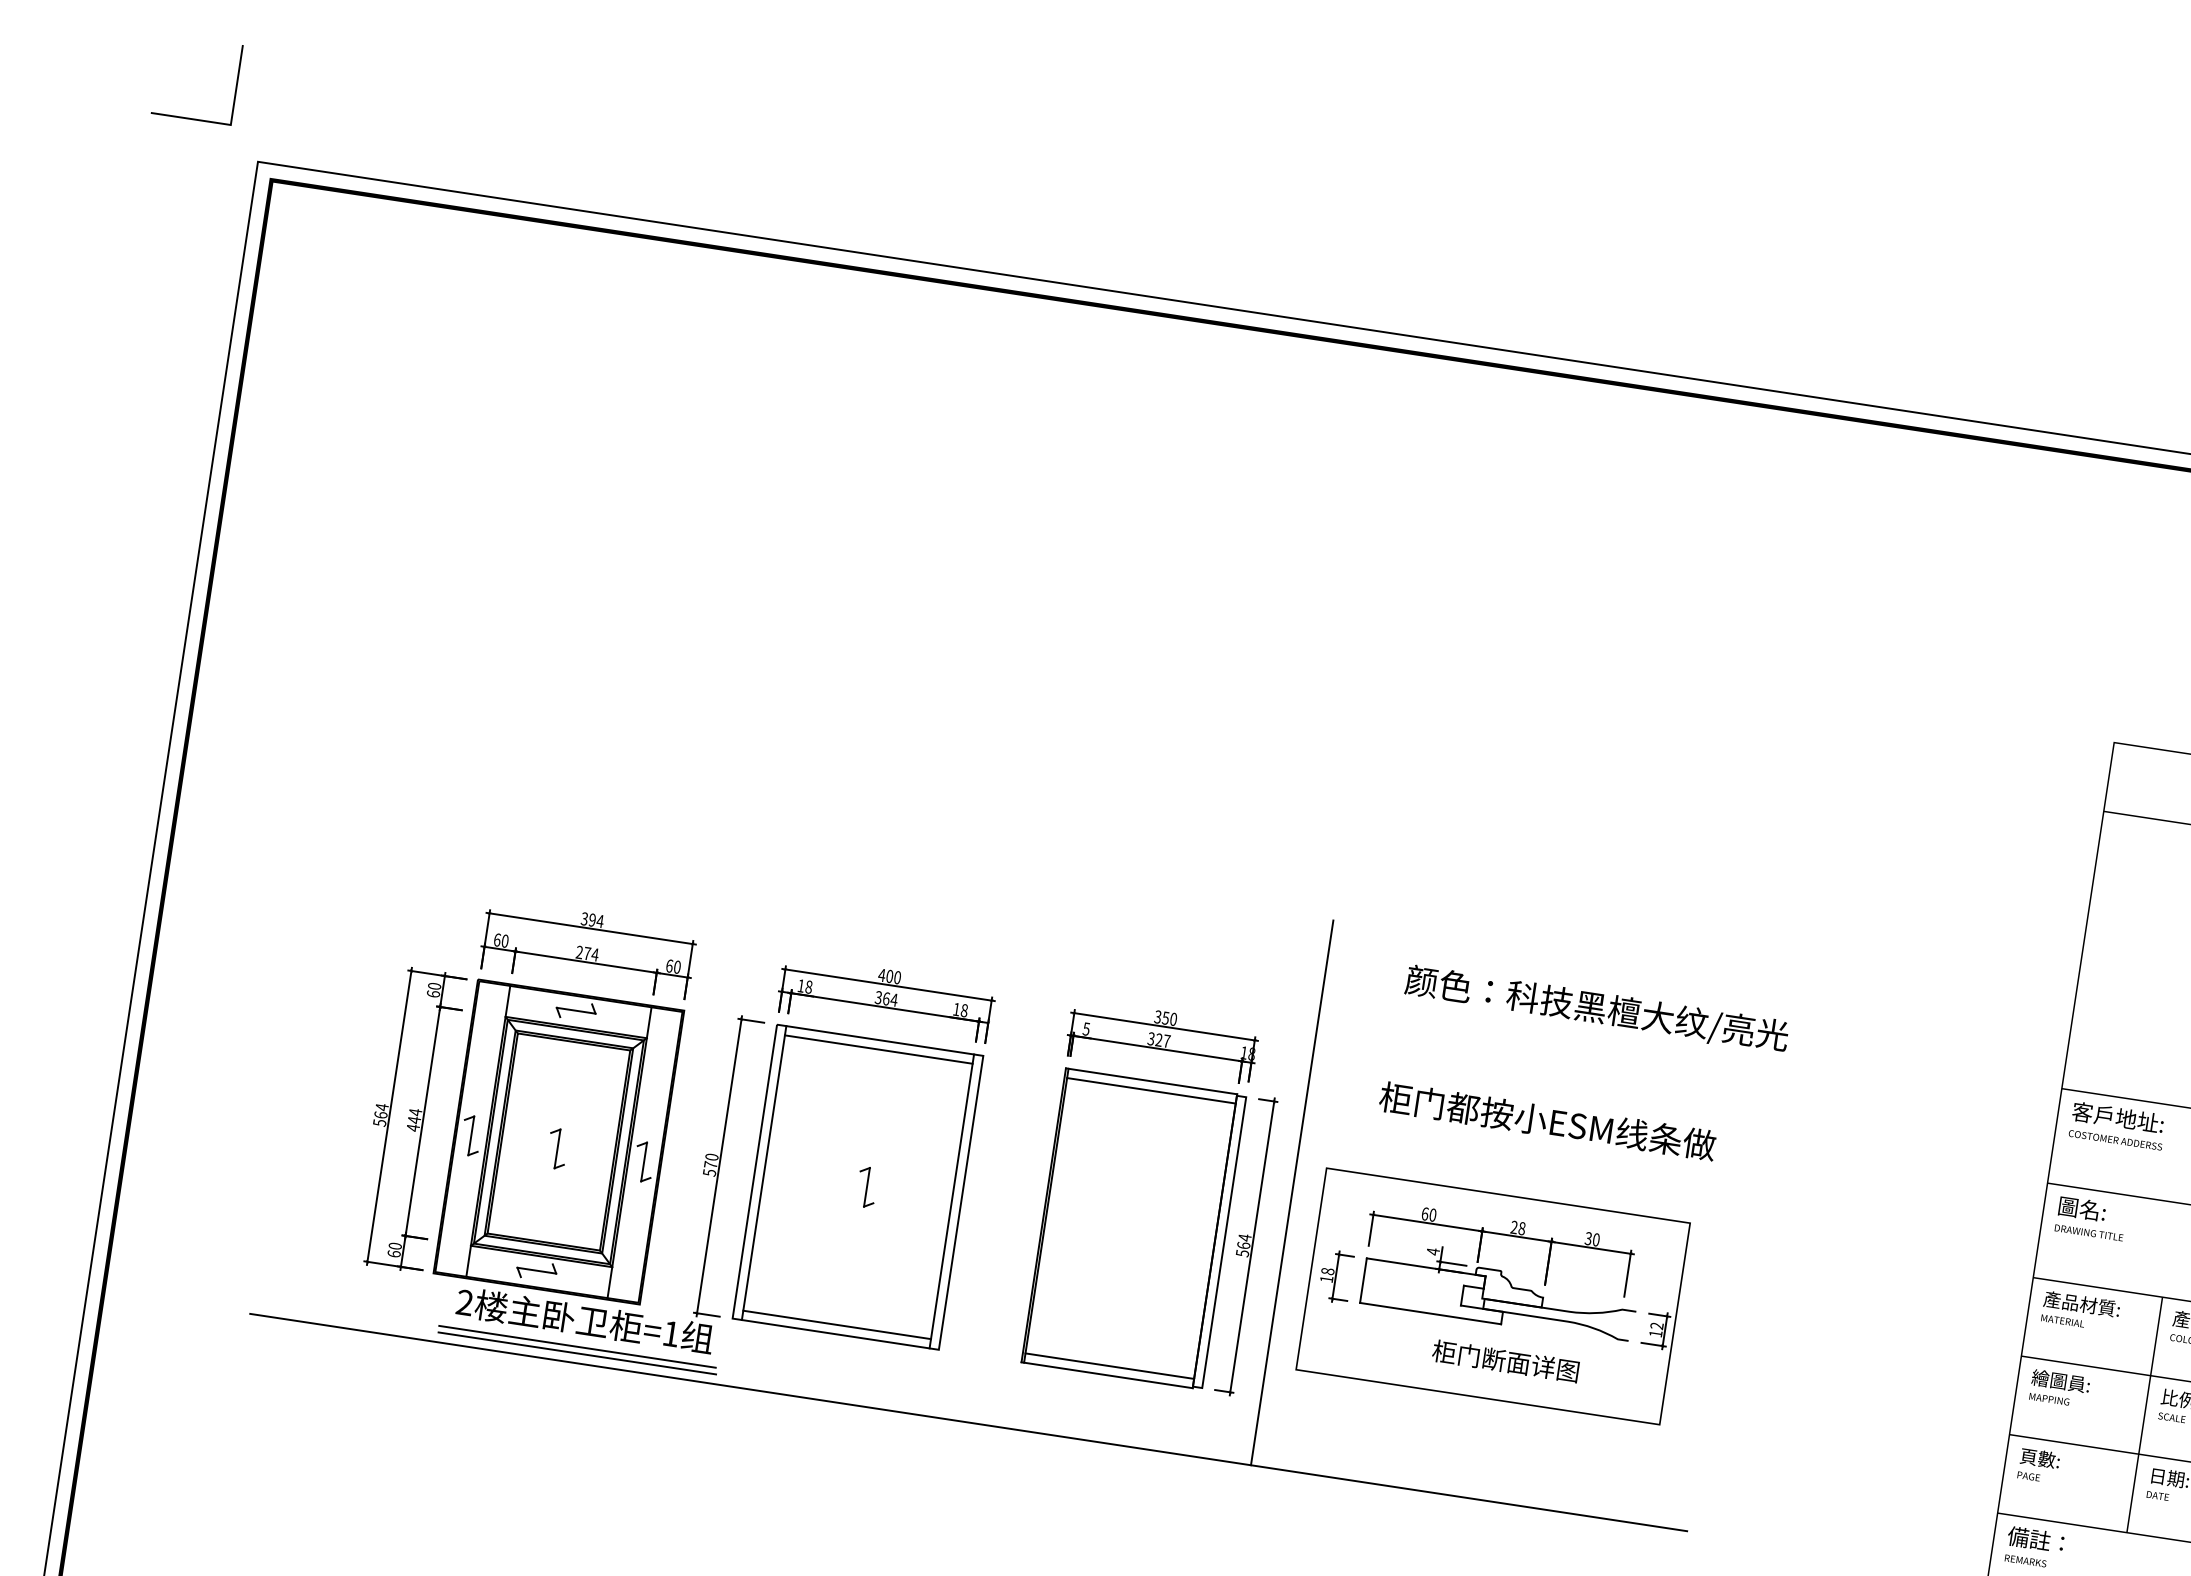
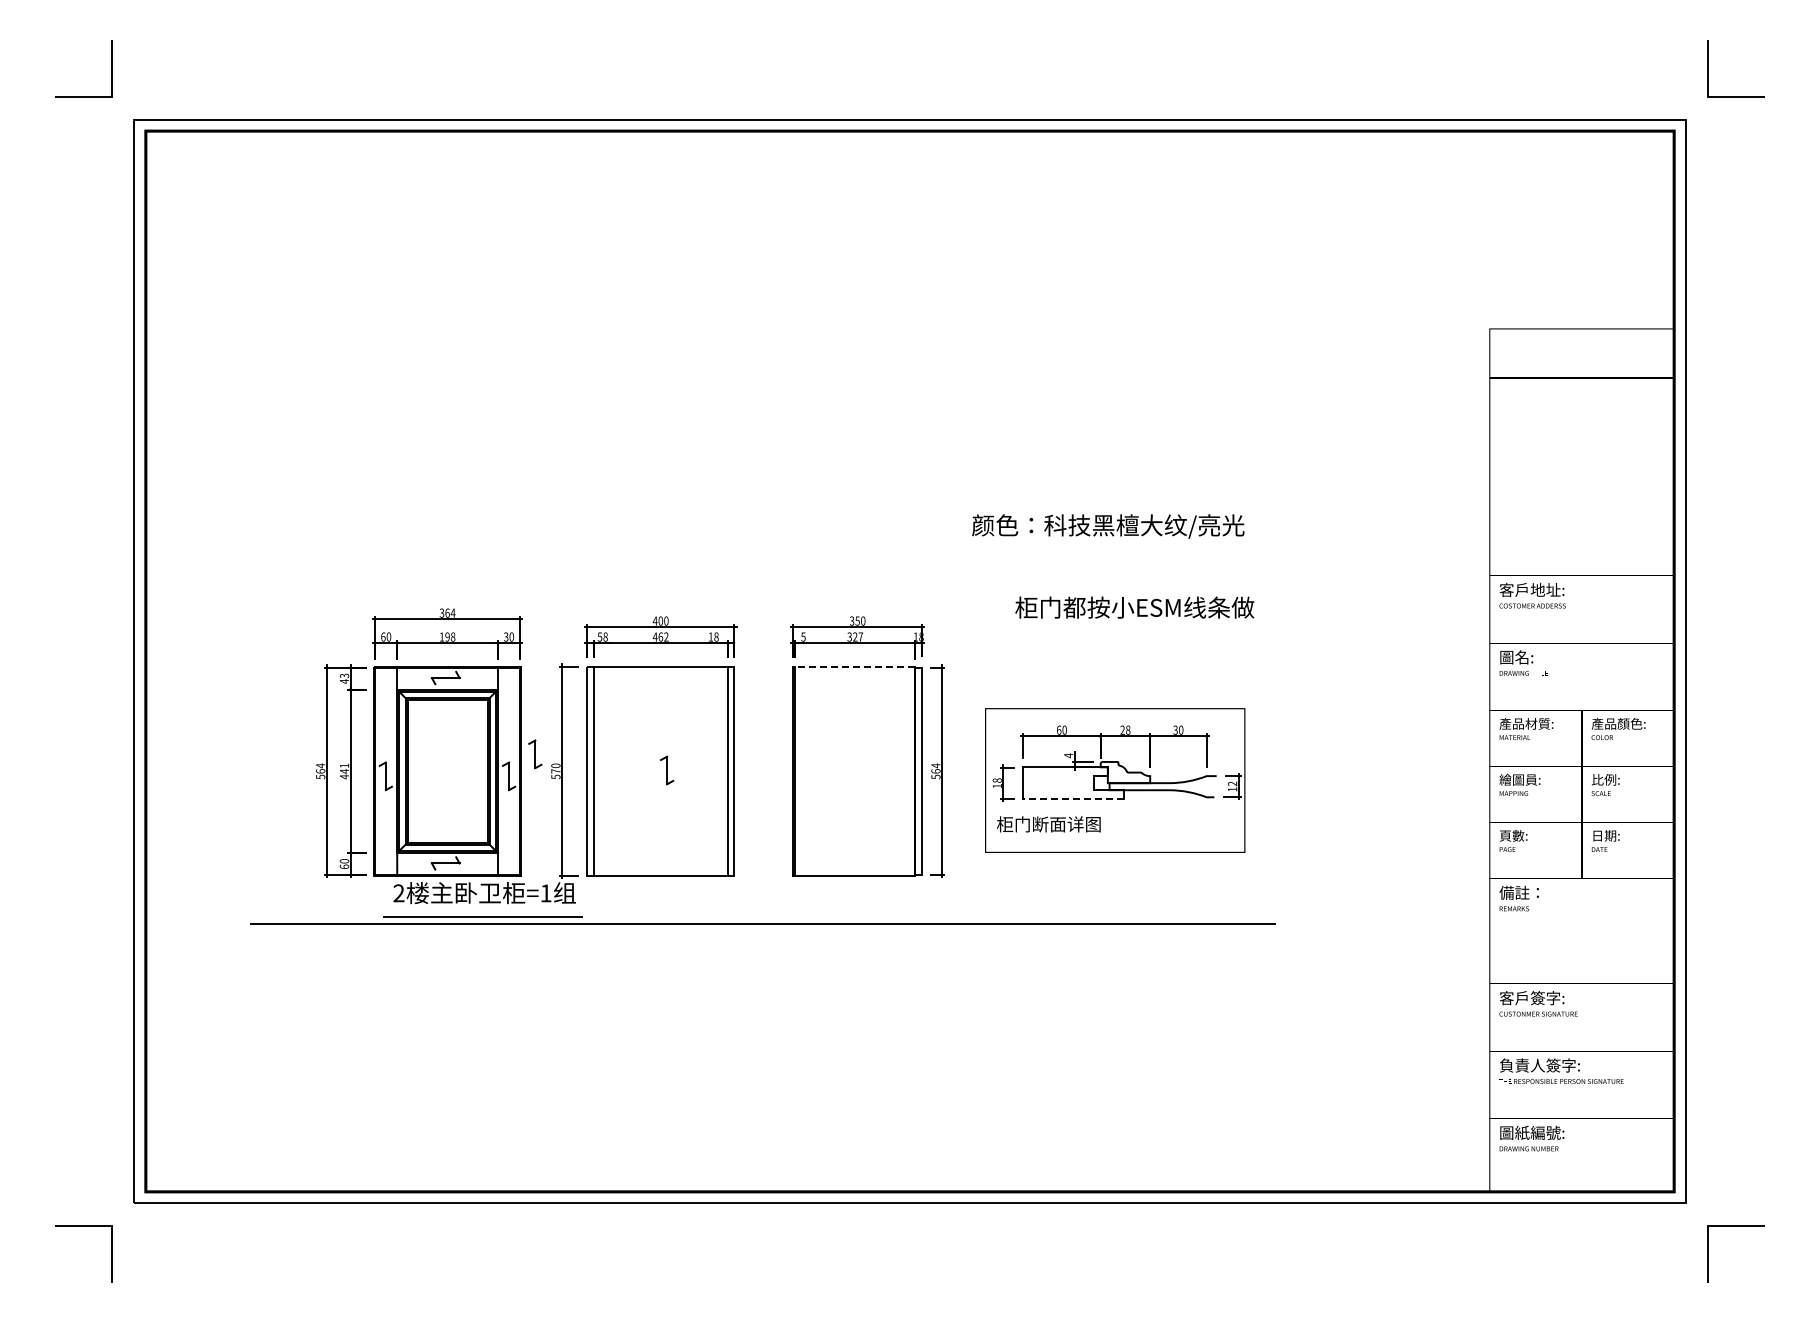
text: (592, 919) -> (447, 612), 394 -> 364
text: (587, 952) -> (447, 636), 274 -> 198
text: (670, 965) -> (506, 636), 60 -> 30
text: (800, 985) -> (599, 636), 18 -> 58
text: (434, 989) -> (344, 678), 60 -> 43
text: (886, 998) -> (660, 636), 364 -> 462
text: (1597, 1009) -> (1108, 526), moved
line: (878, 1049) -> (660, 673), removed
line: (1150, 1081) -> (853, 666), solid -> dashed
line: (1151, 1091) -> (855, 673), removed
text: (415, 1111) -> (344, 765), 444 -> 441
text: (1547, 1120) -> (1134, 607), moved
part: (557, 1149) -> (535, 754), moved
line: (1292, 1192) -> (964, 729), removed
line: (1429, 1313) -> (1072, 799), solid -> dashed
line: (836, 1324) -> (660, 869), removed
line: (576, 1347) -> (481, 912), removed
text: (1505, 1361) -> (1048, 824), moved
line: (1110, 1366) -> (855, 869), removed

